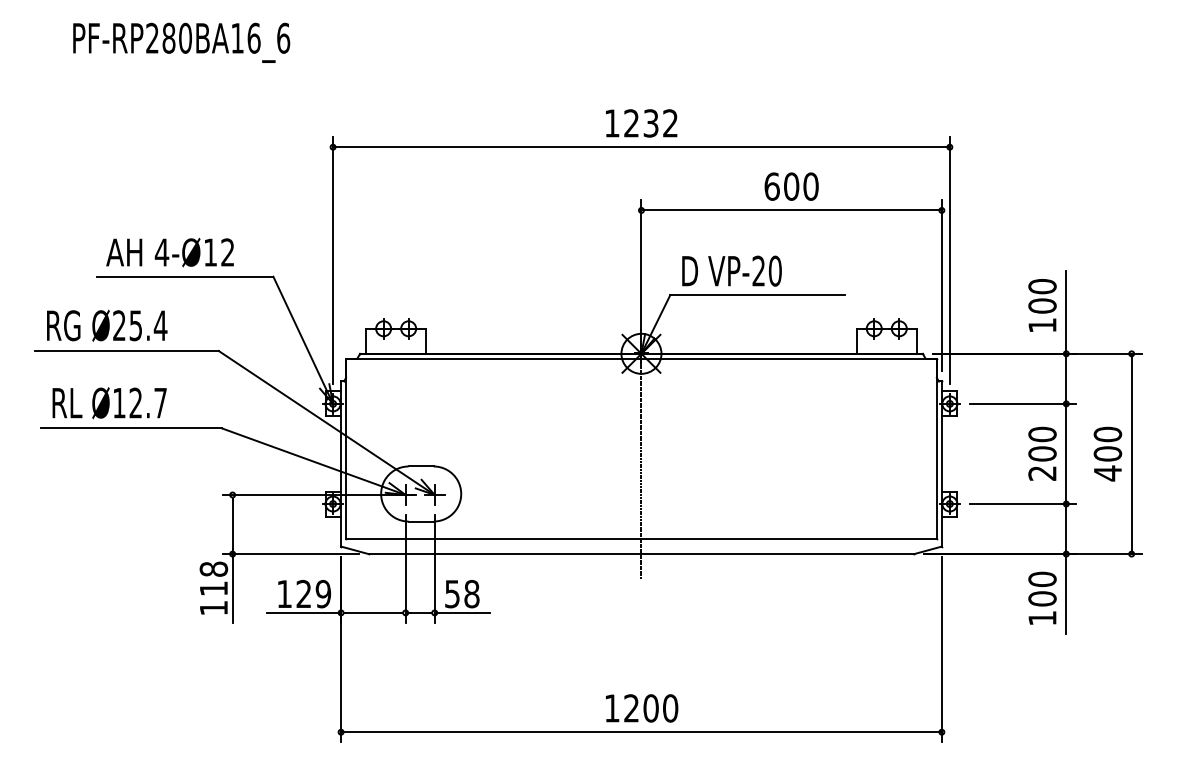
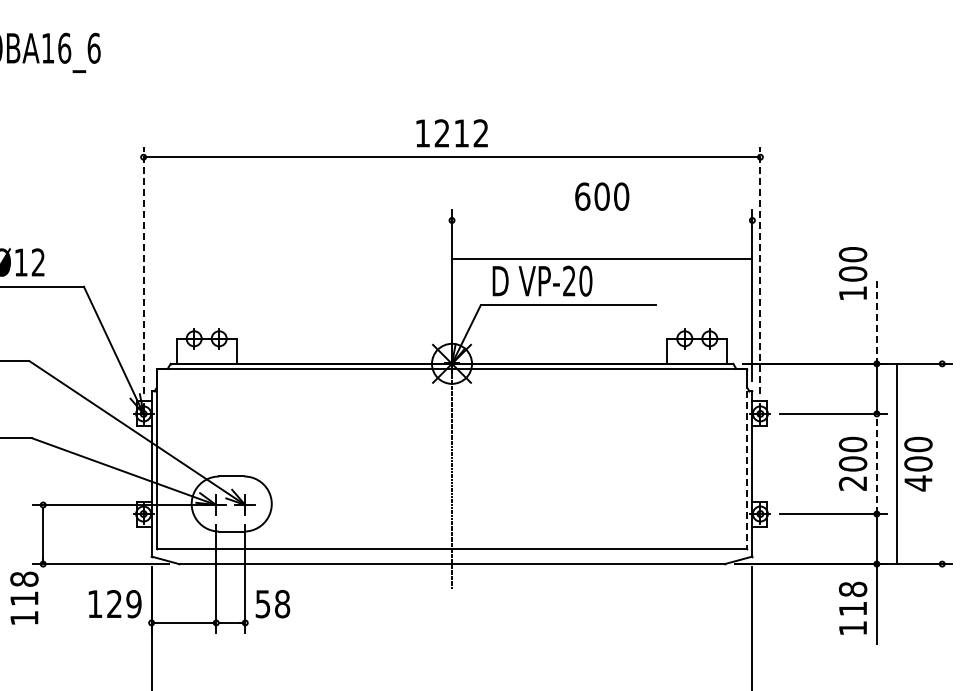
text: (650, 123) -> (461, 133), 1232 -> 1212
line: (791, 210) -> (602, 259), moved
line: (333, 260) -> (144, 270), solid -> dashed
line: (949, 260) -> (760, 270), solid -> dashed
text: (1042, 305) -> (853, 273), moved
line: (1066, 313) -> (877, 323), solid -> dashed
line: (936, 449) -> (747, 459), solid -> dashed
line: (1066, 453) -> (877, 463), solid -> dashed
line: (1131, 453) -> (897, 463), moved
line: (232, 588) -> (43, 598), removed
text: (1042, 588) -> (853, 598), 100 -> 118
line: (304, 612) -> (115, 622), removed
line: (461, 612) -> (272, 622), removed

